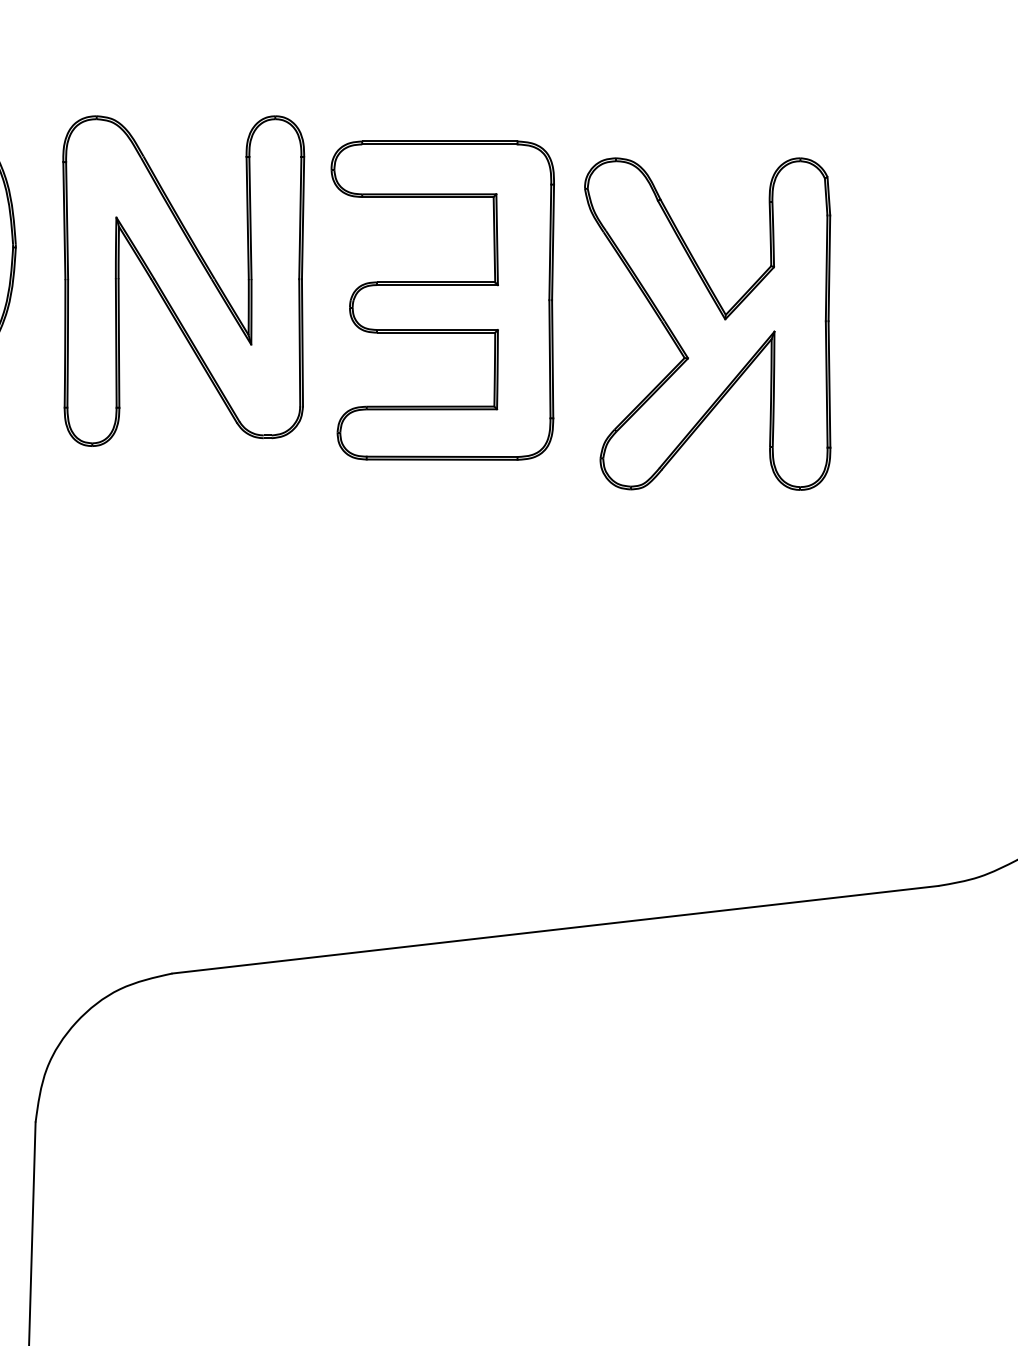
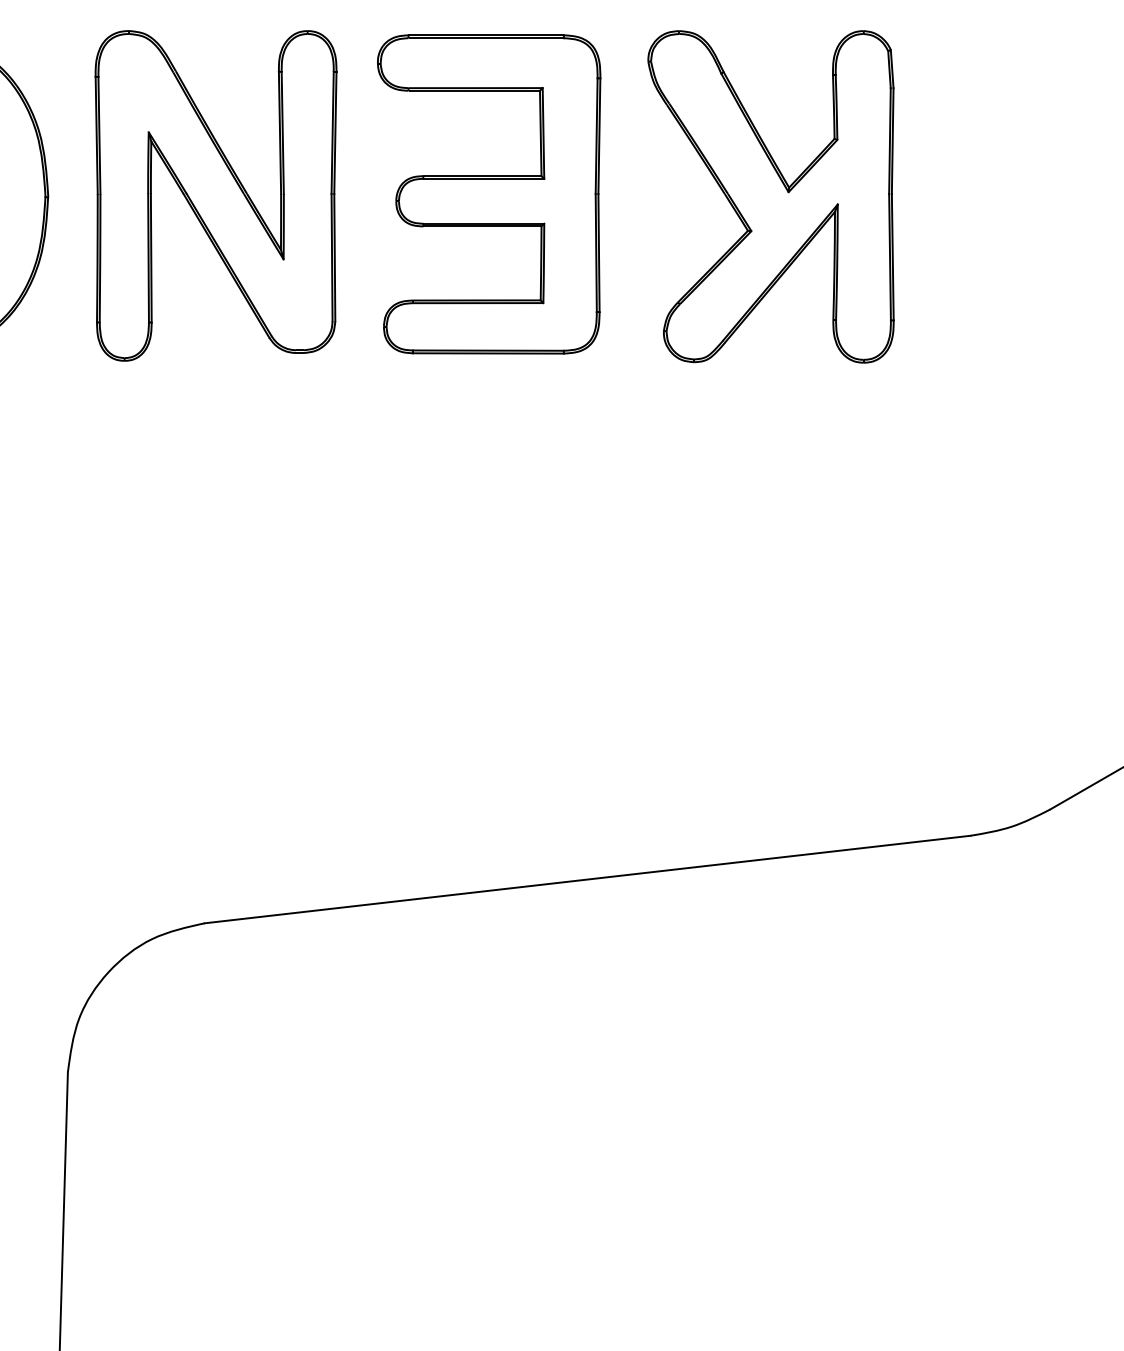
part: (183, 280) -> (215, 195), moved
part: (443, 300) -> (489, 194), moved
part: (707, 323) -> (770, 196), moved

